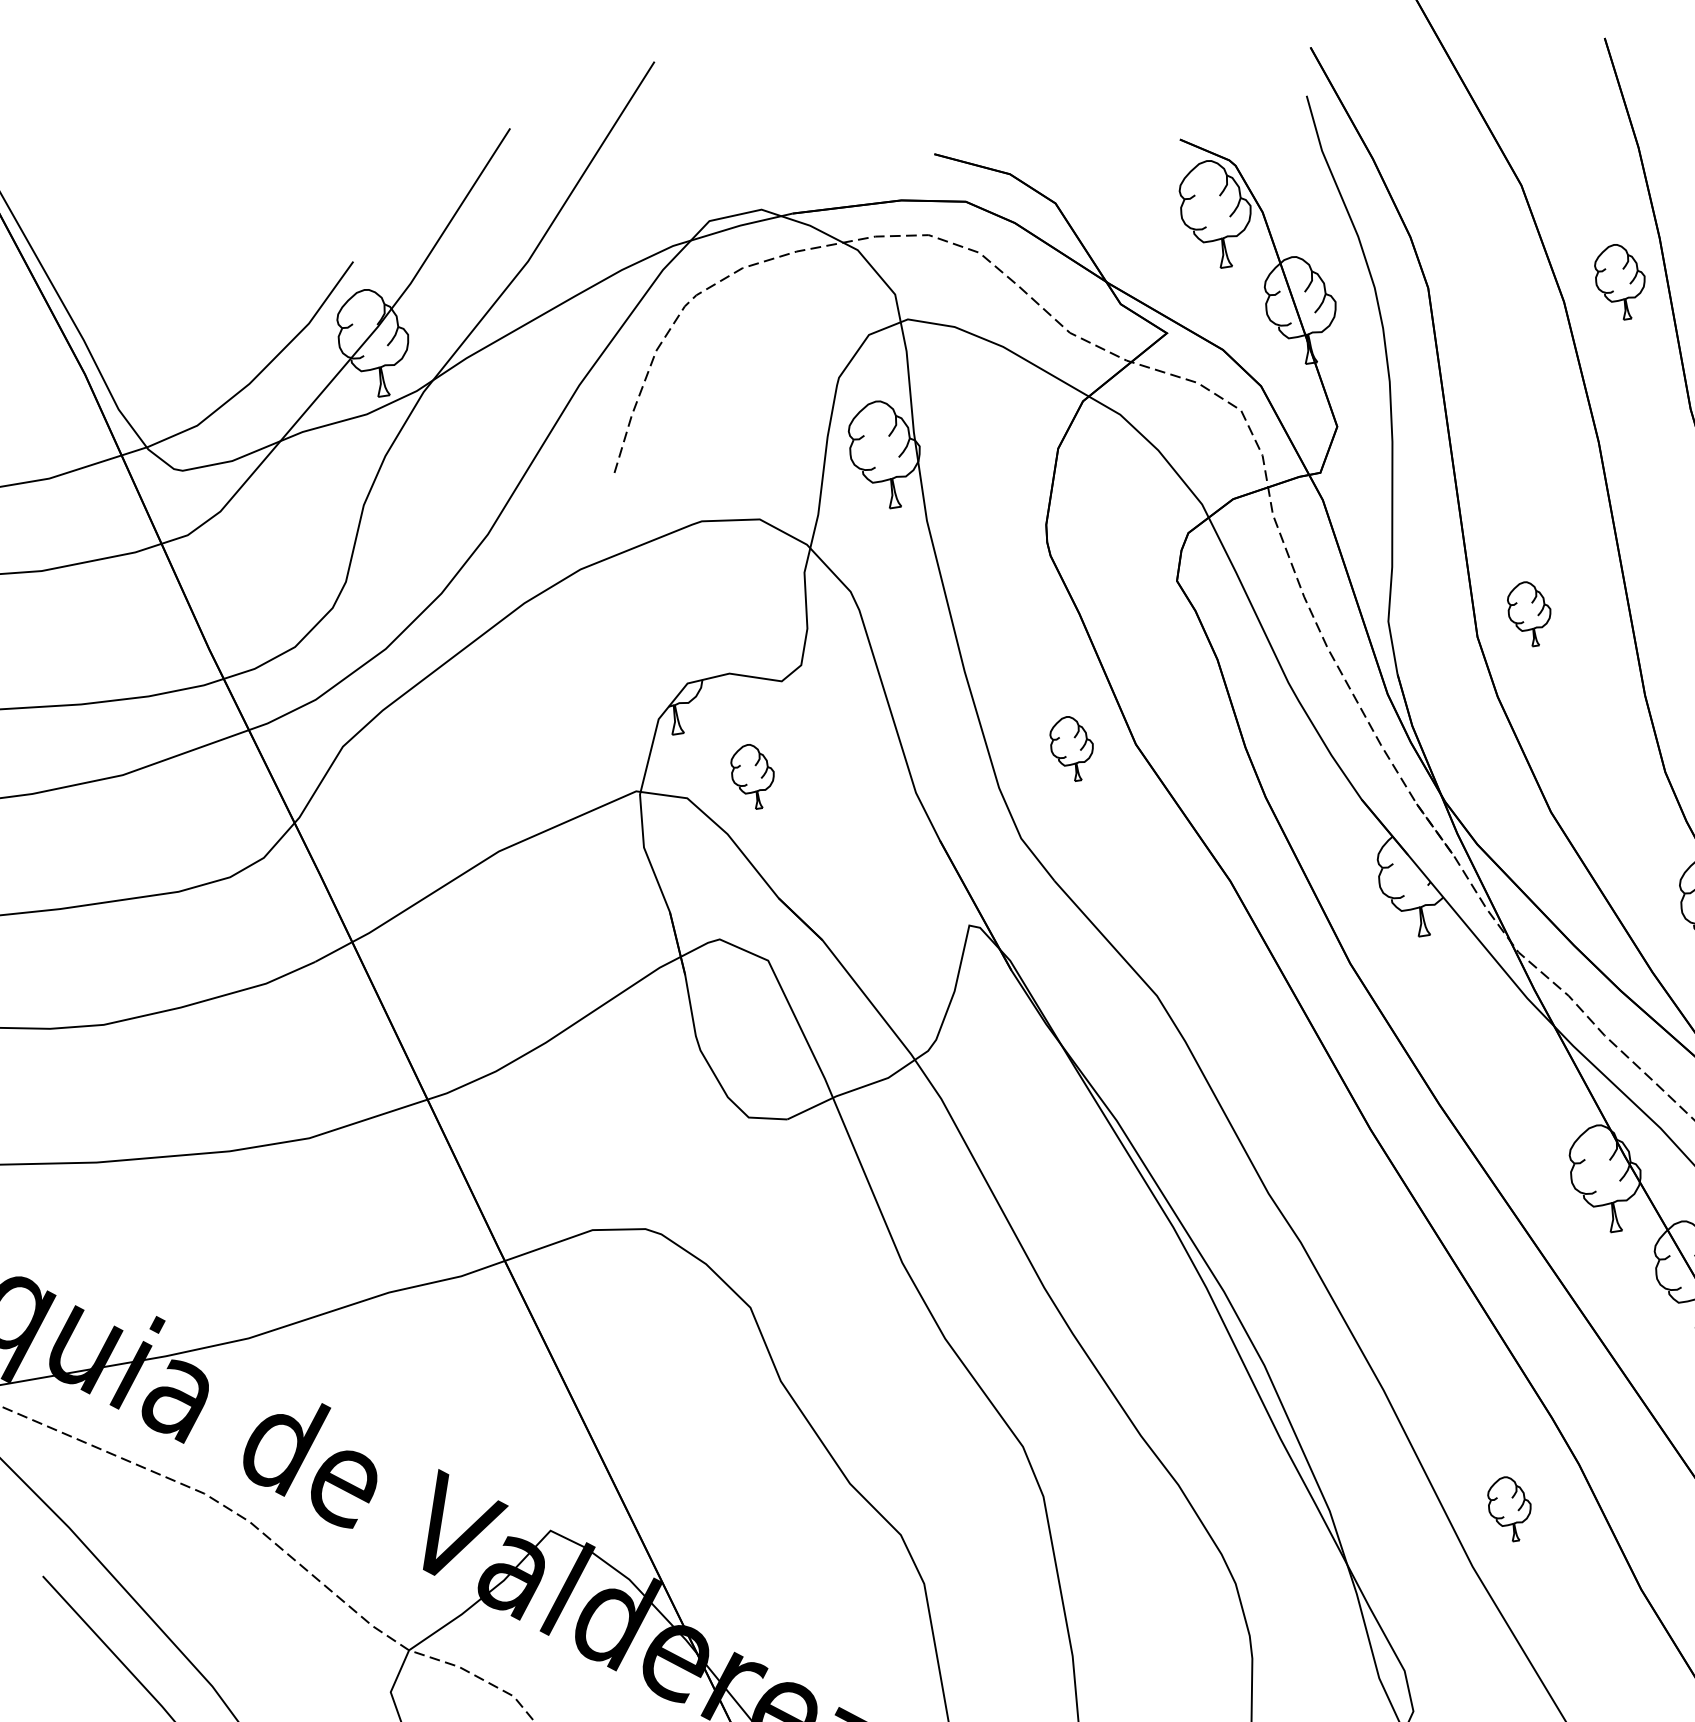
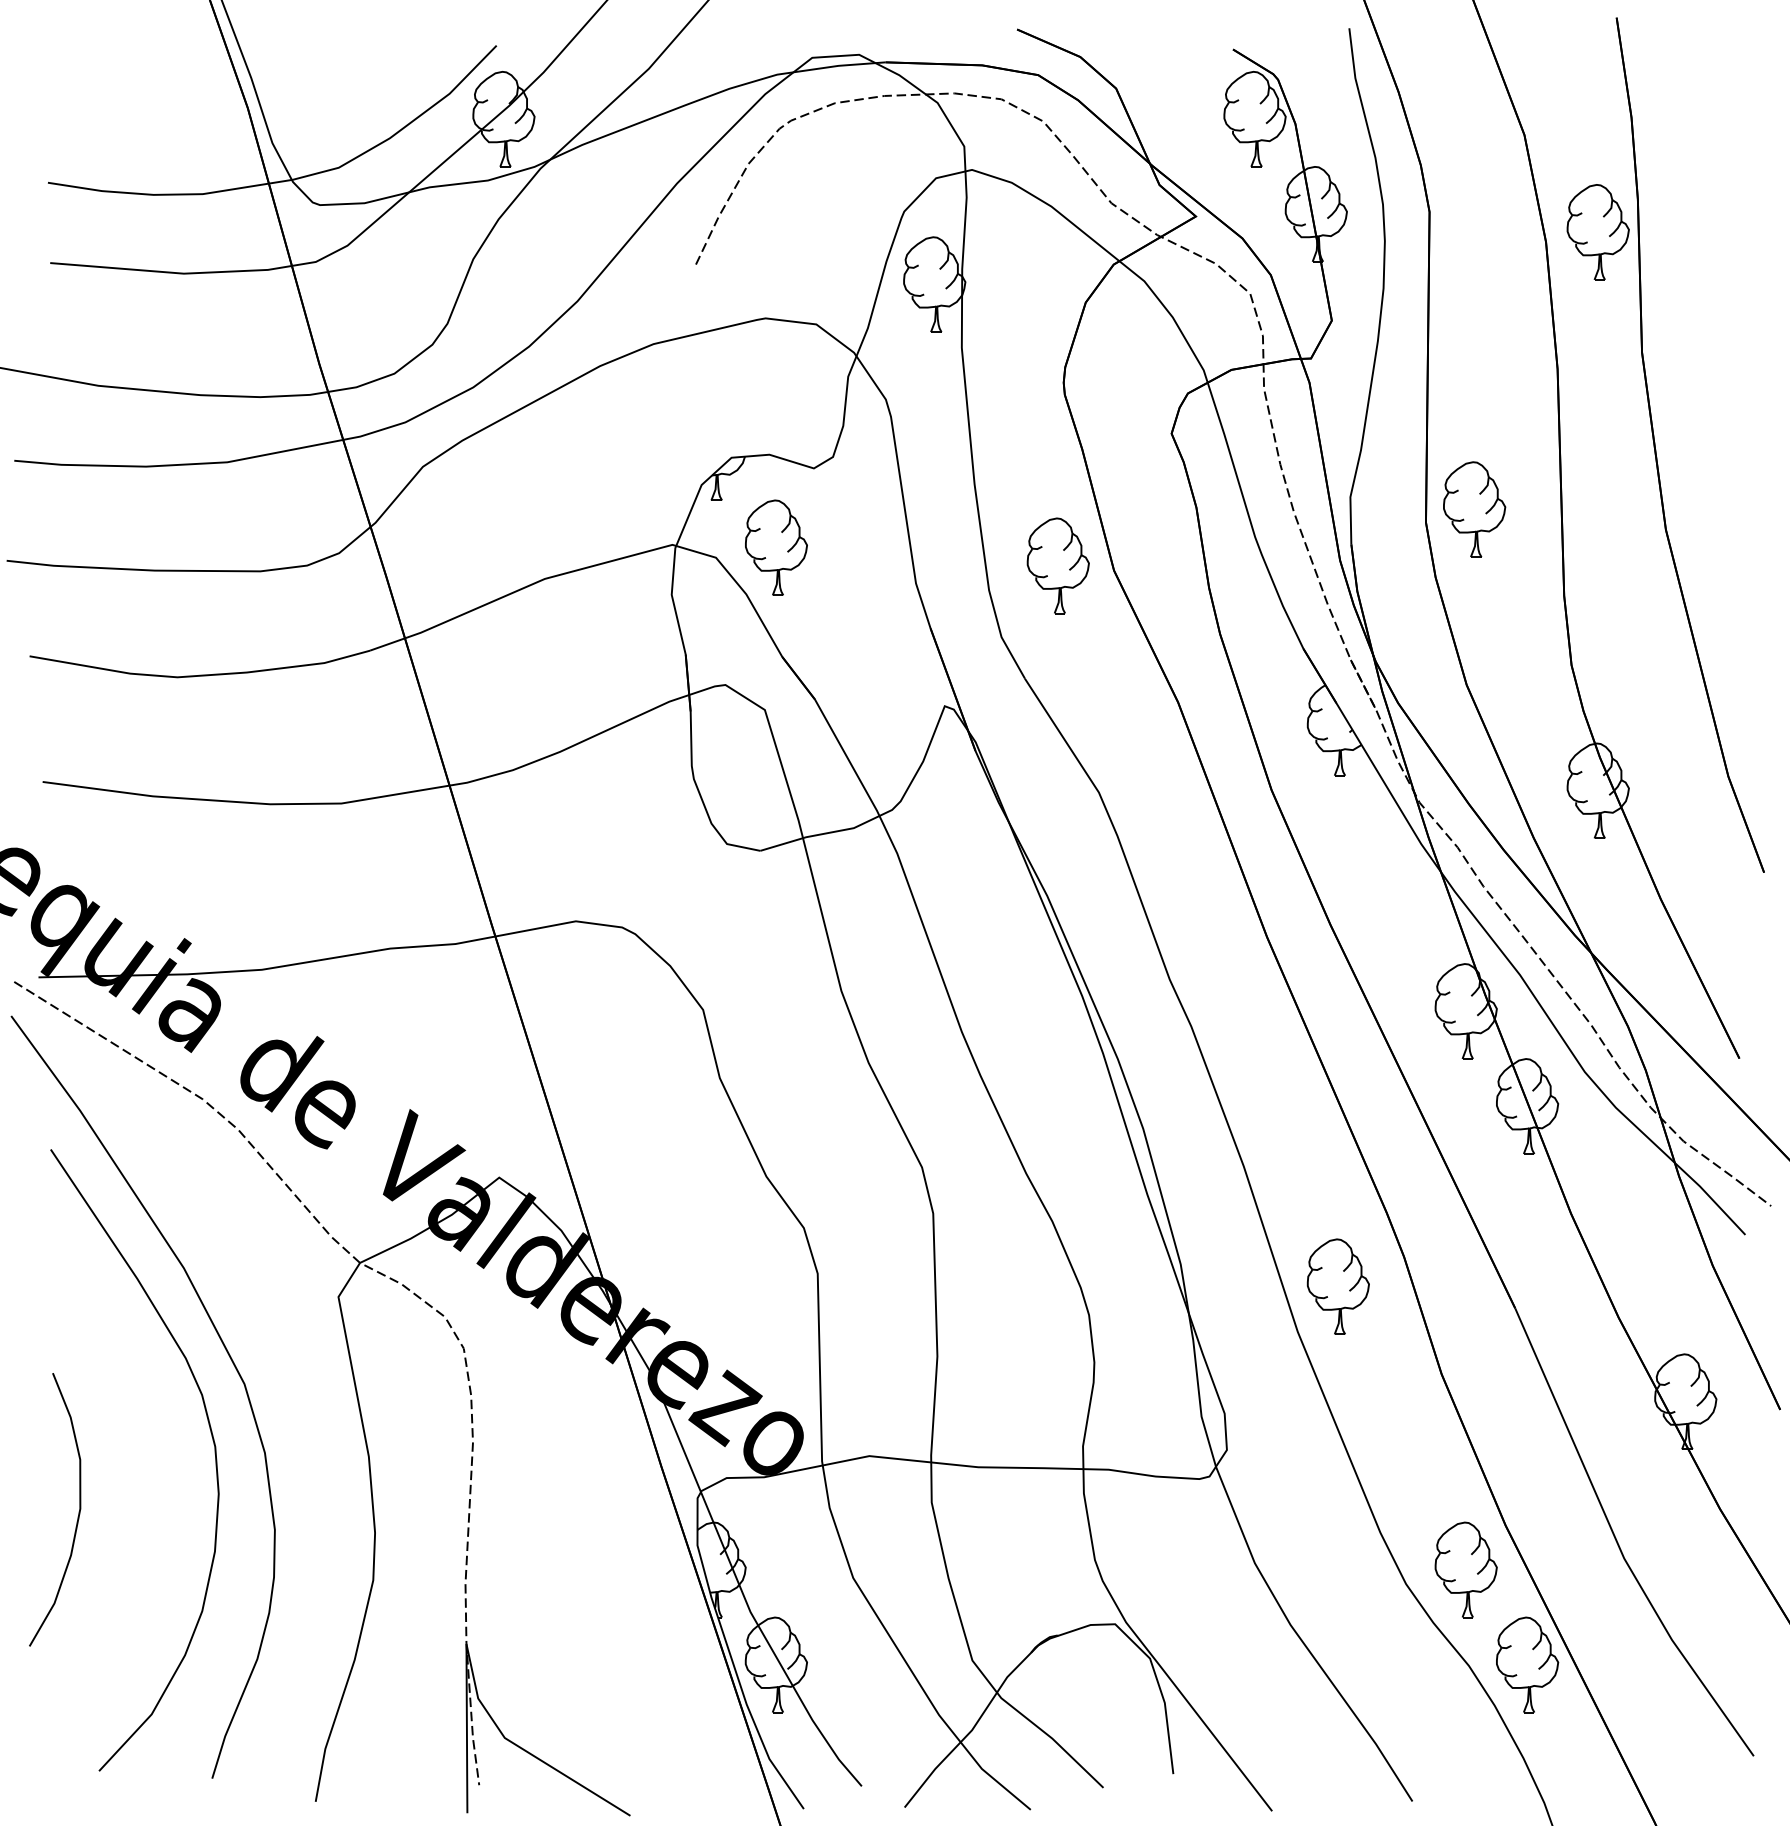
part: (1620, 282) -> (1597, 232), size x1.43
part: (1529, 614) -> (1474, 509), size x1.67
part: (1071, 748) -> (1057, 565), size x1.67
part: (753, 776) -> (776, 547), size x1.67
part: (1509, 1508) -> (1337, 1286), size x1.67

